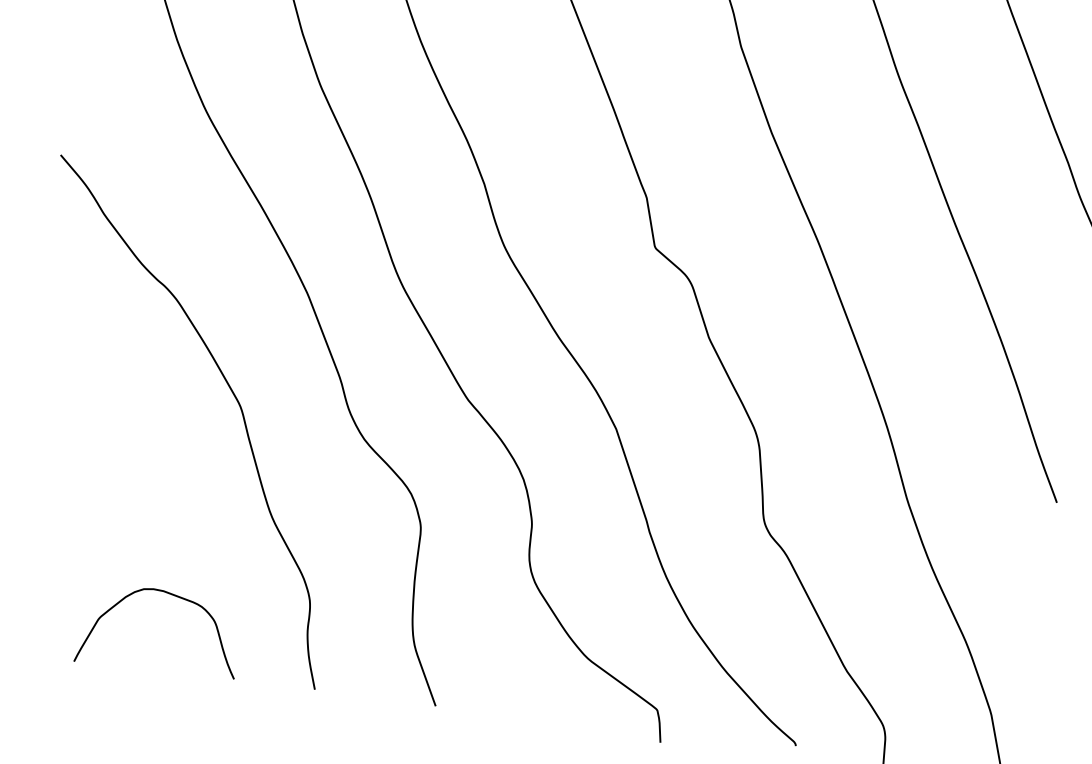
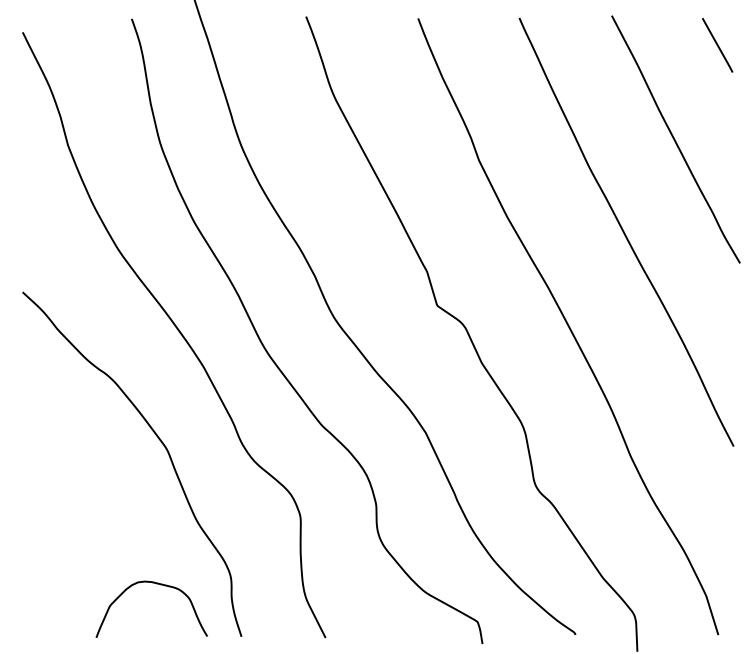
curve: (170, 595) -> (156, 584), moved

